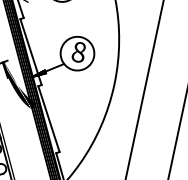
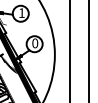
text: (79, 52) -> (35, 43), 8 -> 0

